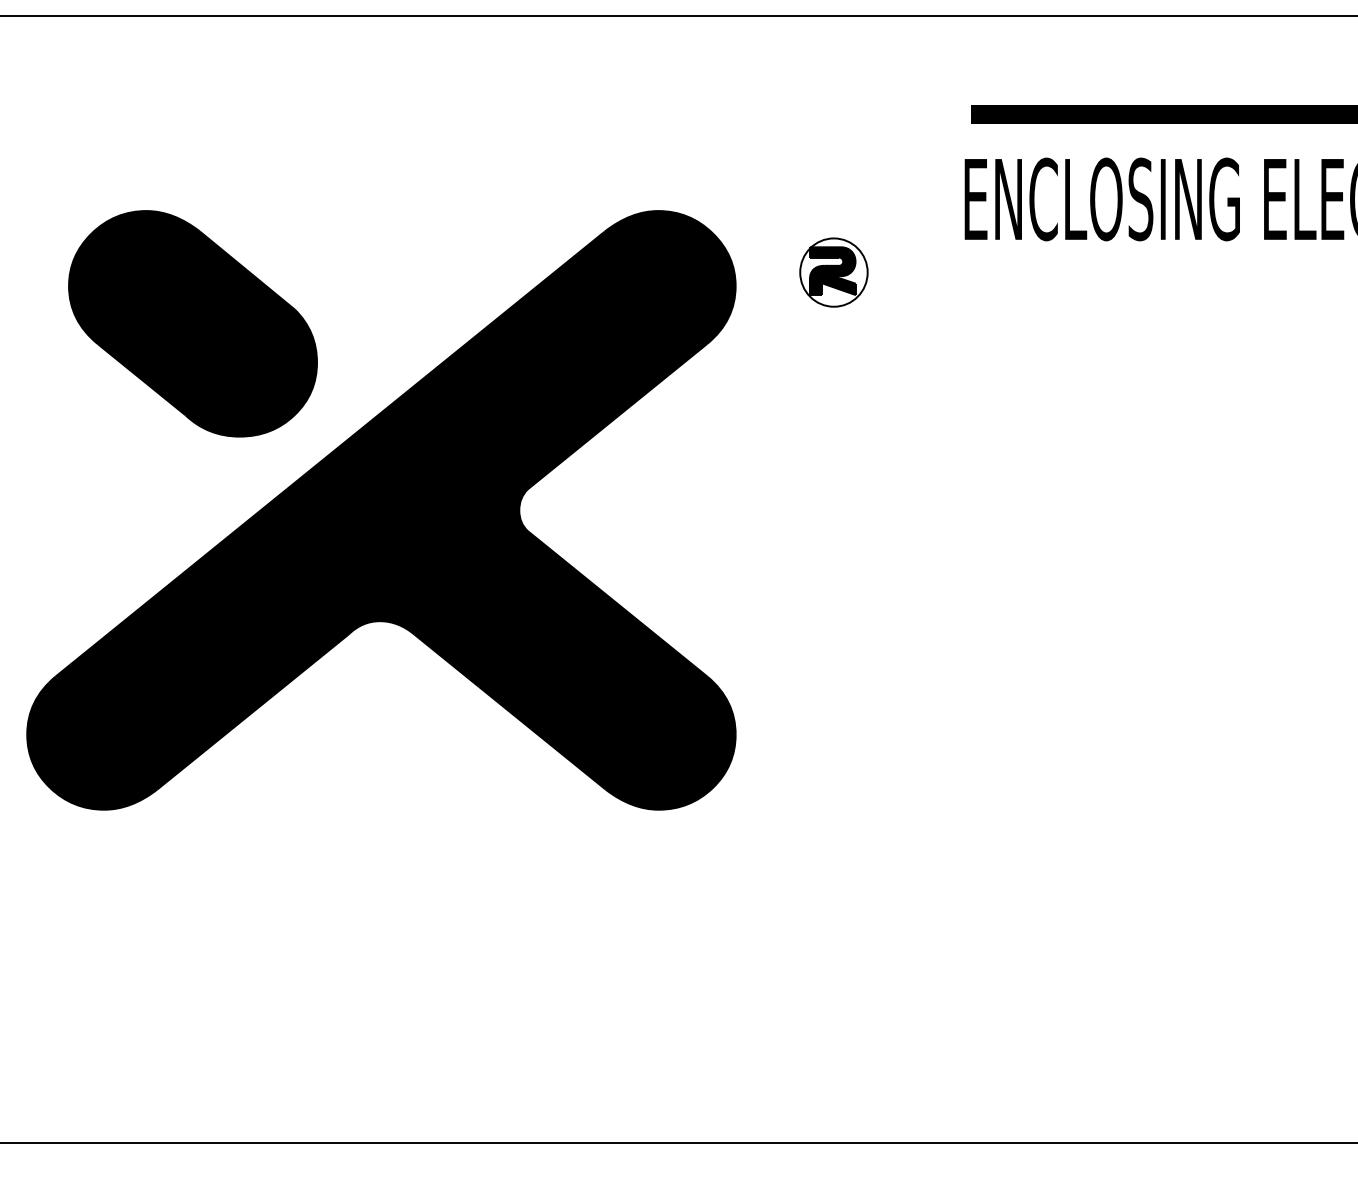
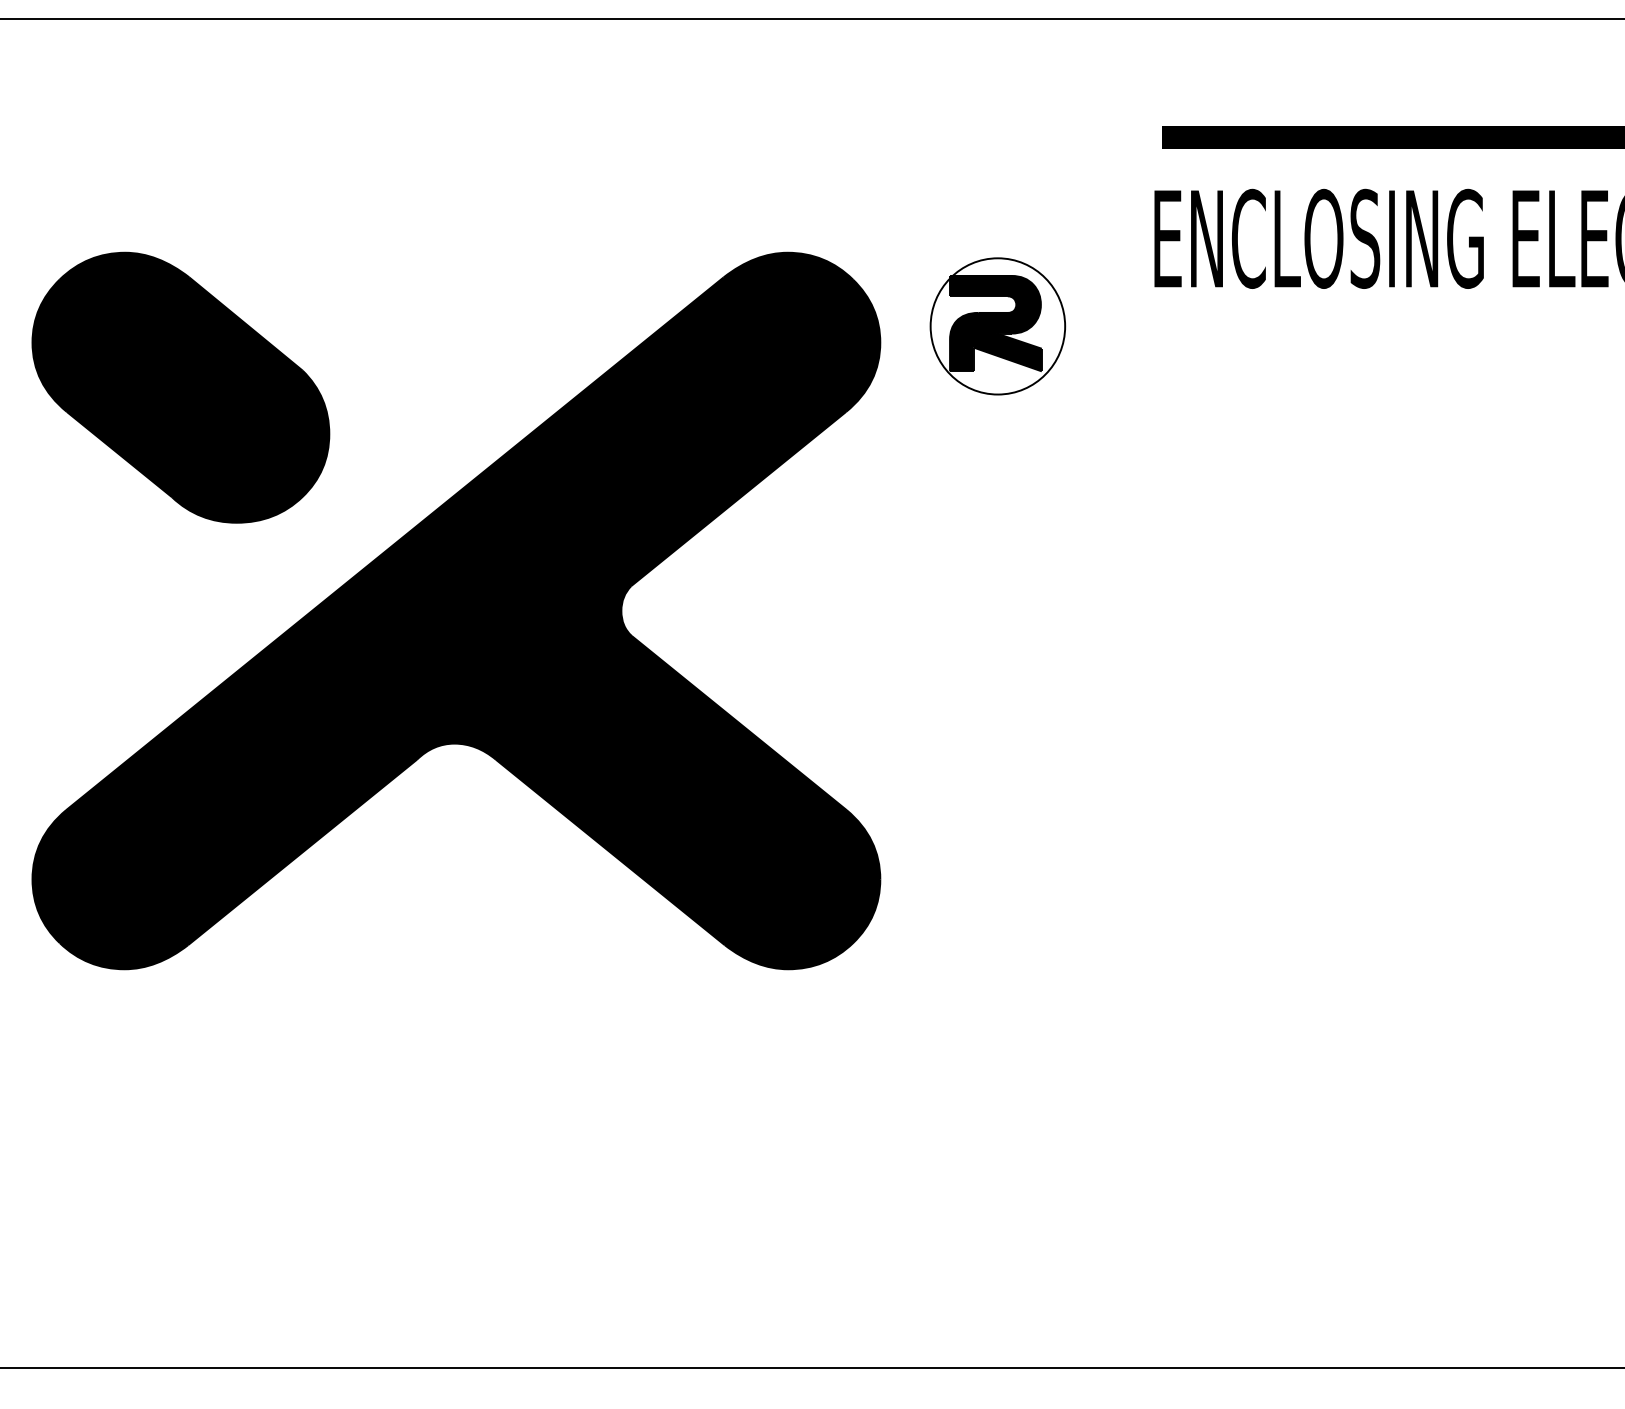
part: (833, 272) -> (997, 326), size x1.67
part: (192, 323) -> (180, 387), moved

